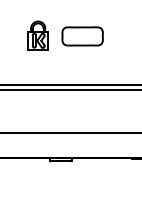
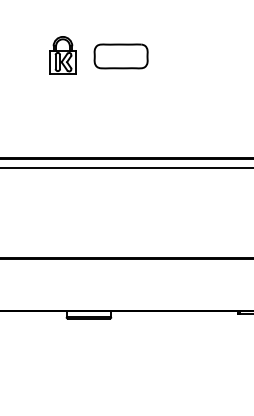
part: (65, 35) -> (98, 54), size x0.62

